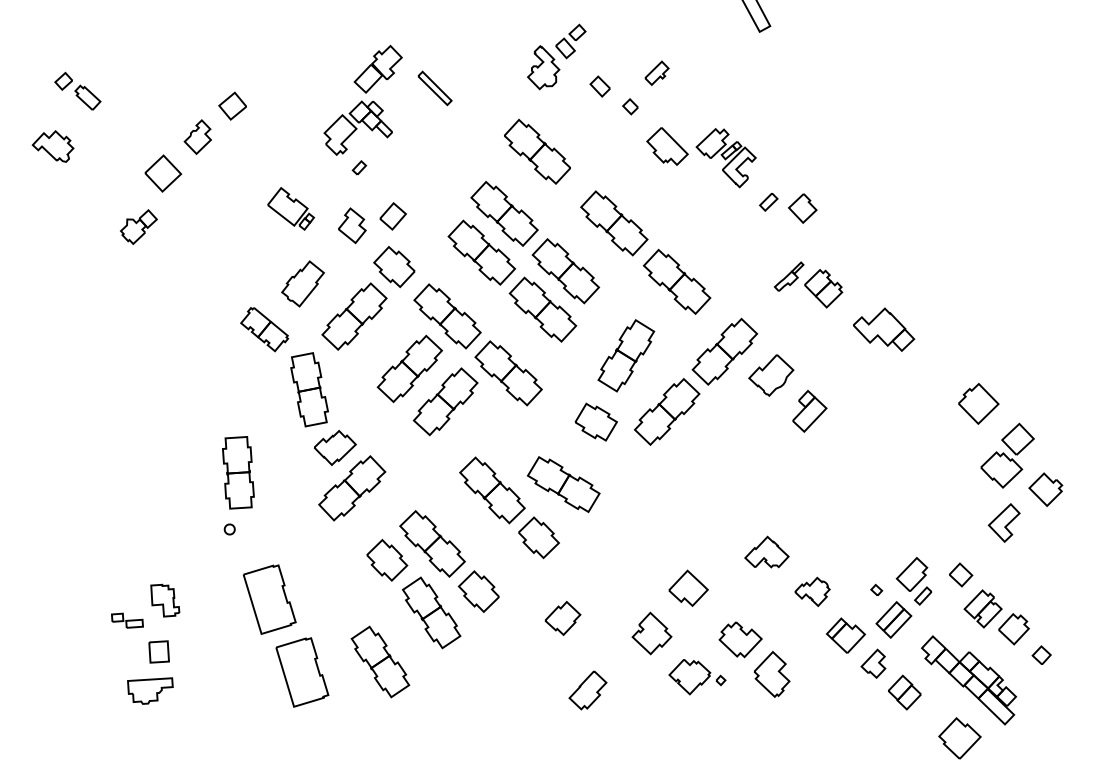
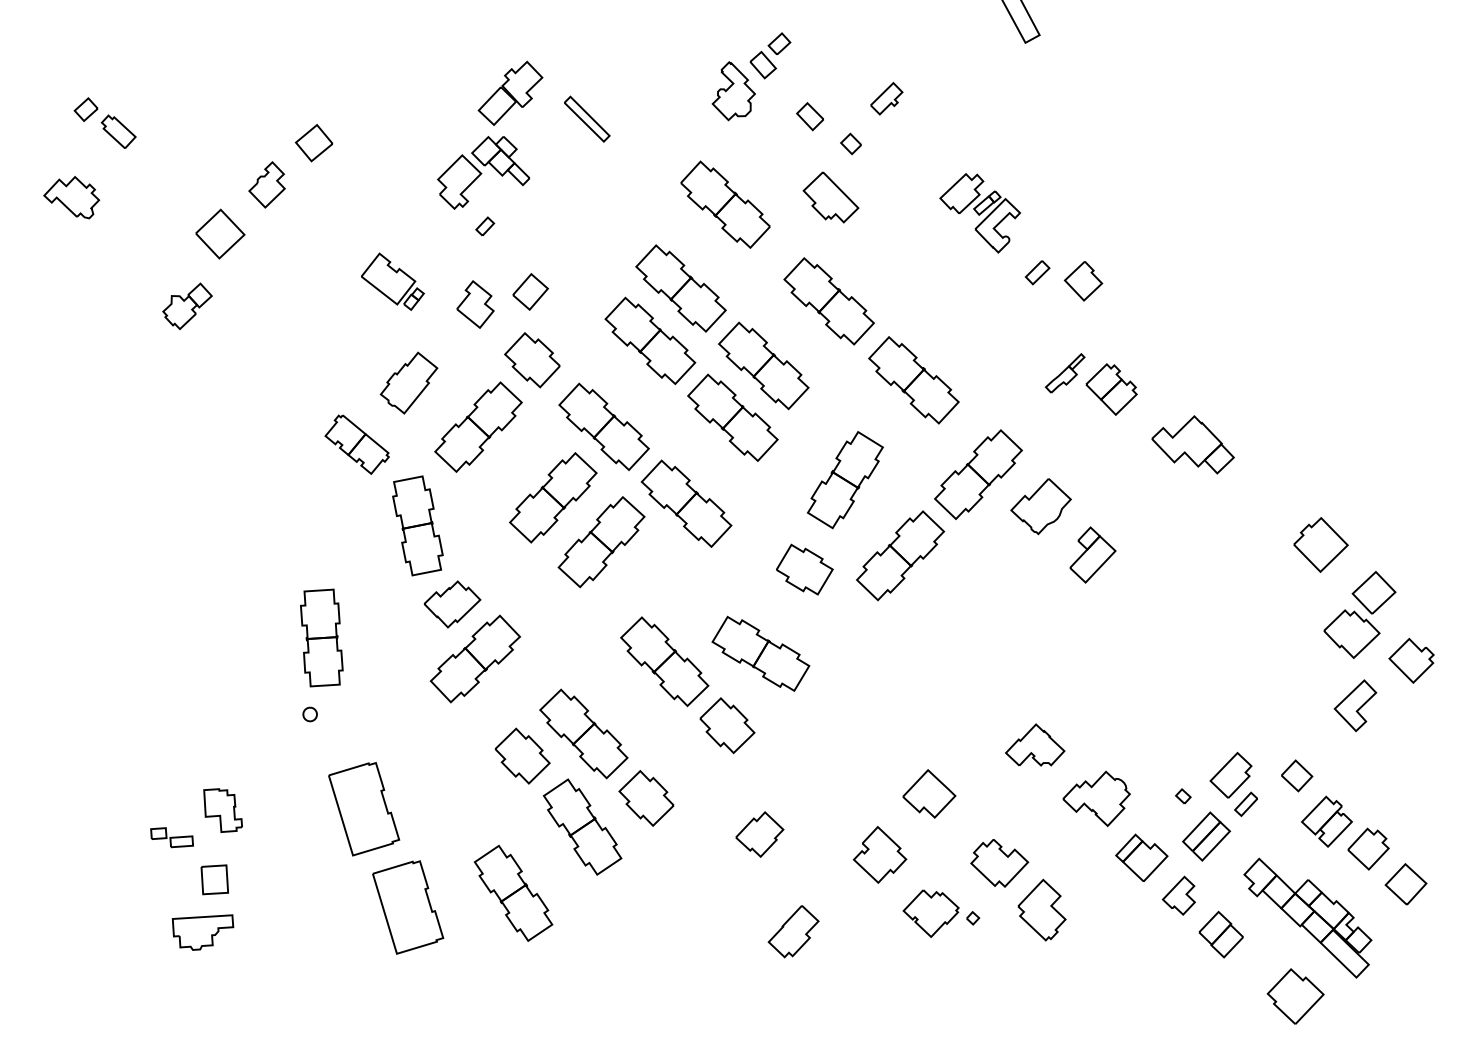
part: (667, 146) -> (830, 197), moved
part: (812, 591) -> (1096, 798), size x1.43
part: (1041, 655) -> (1405, 884), size x1.67

